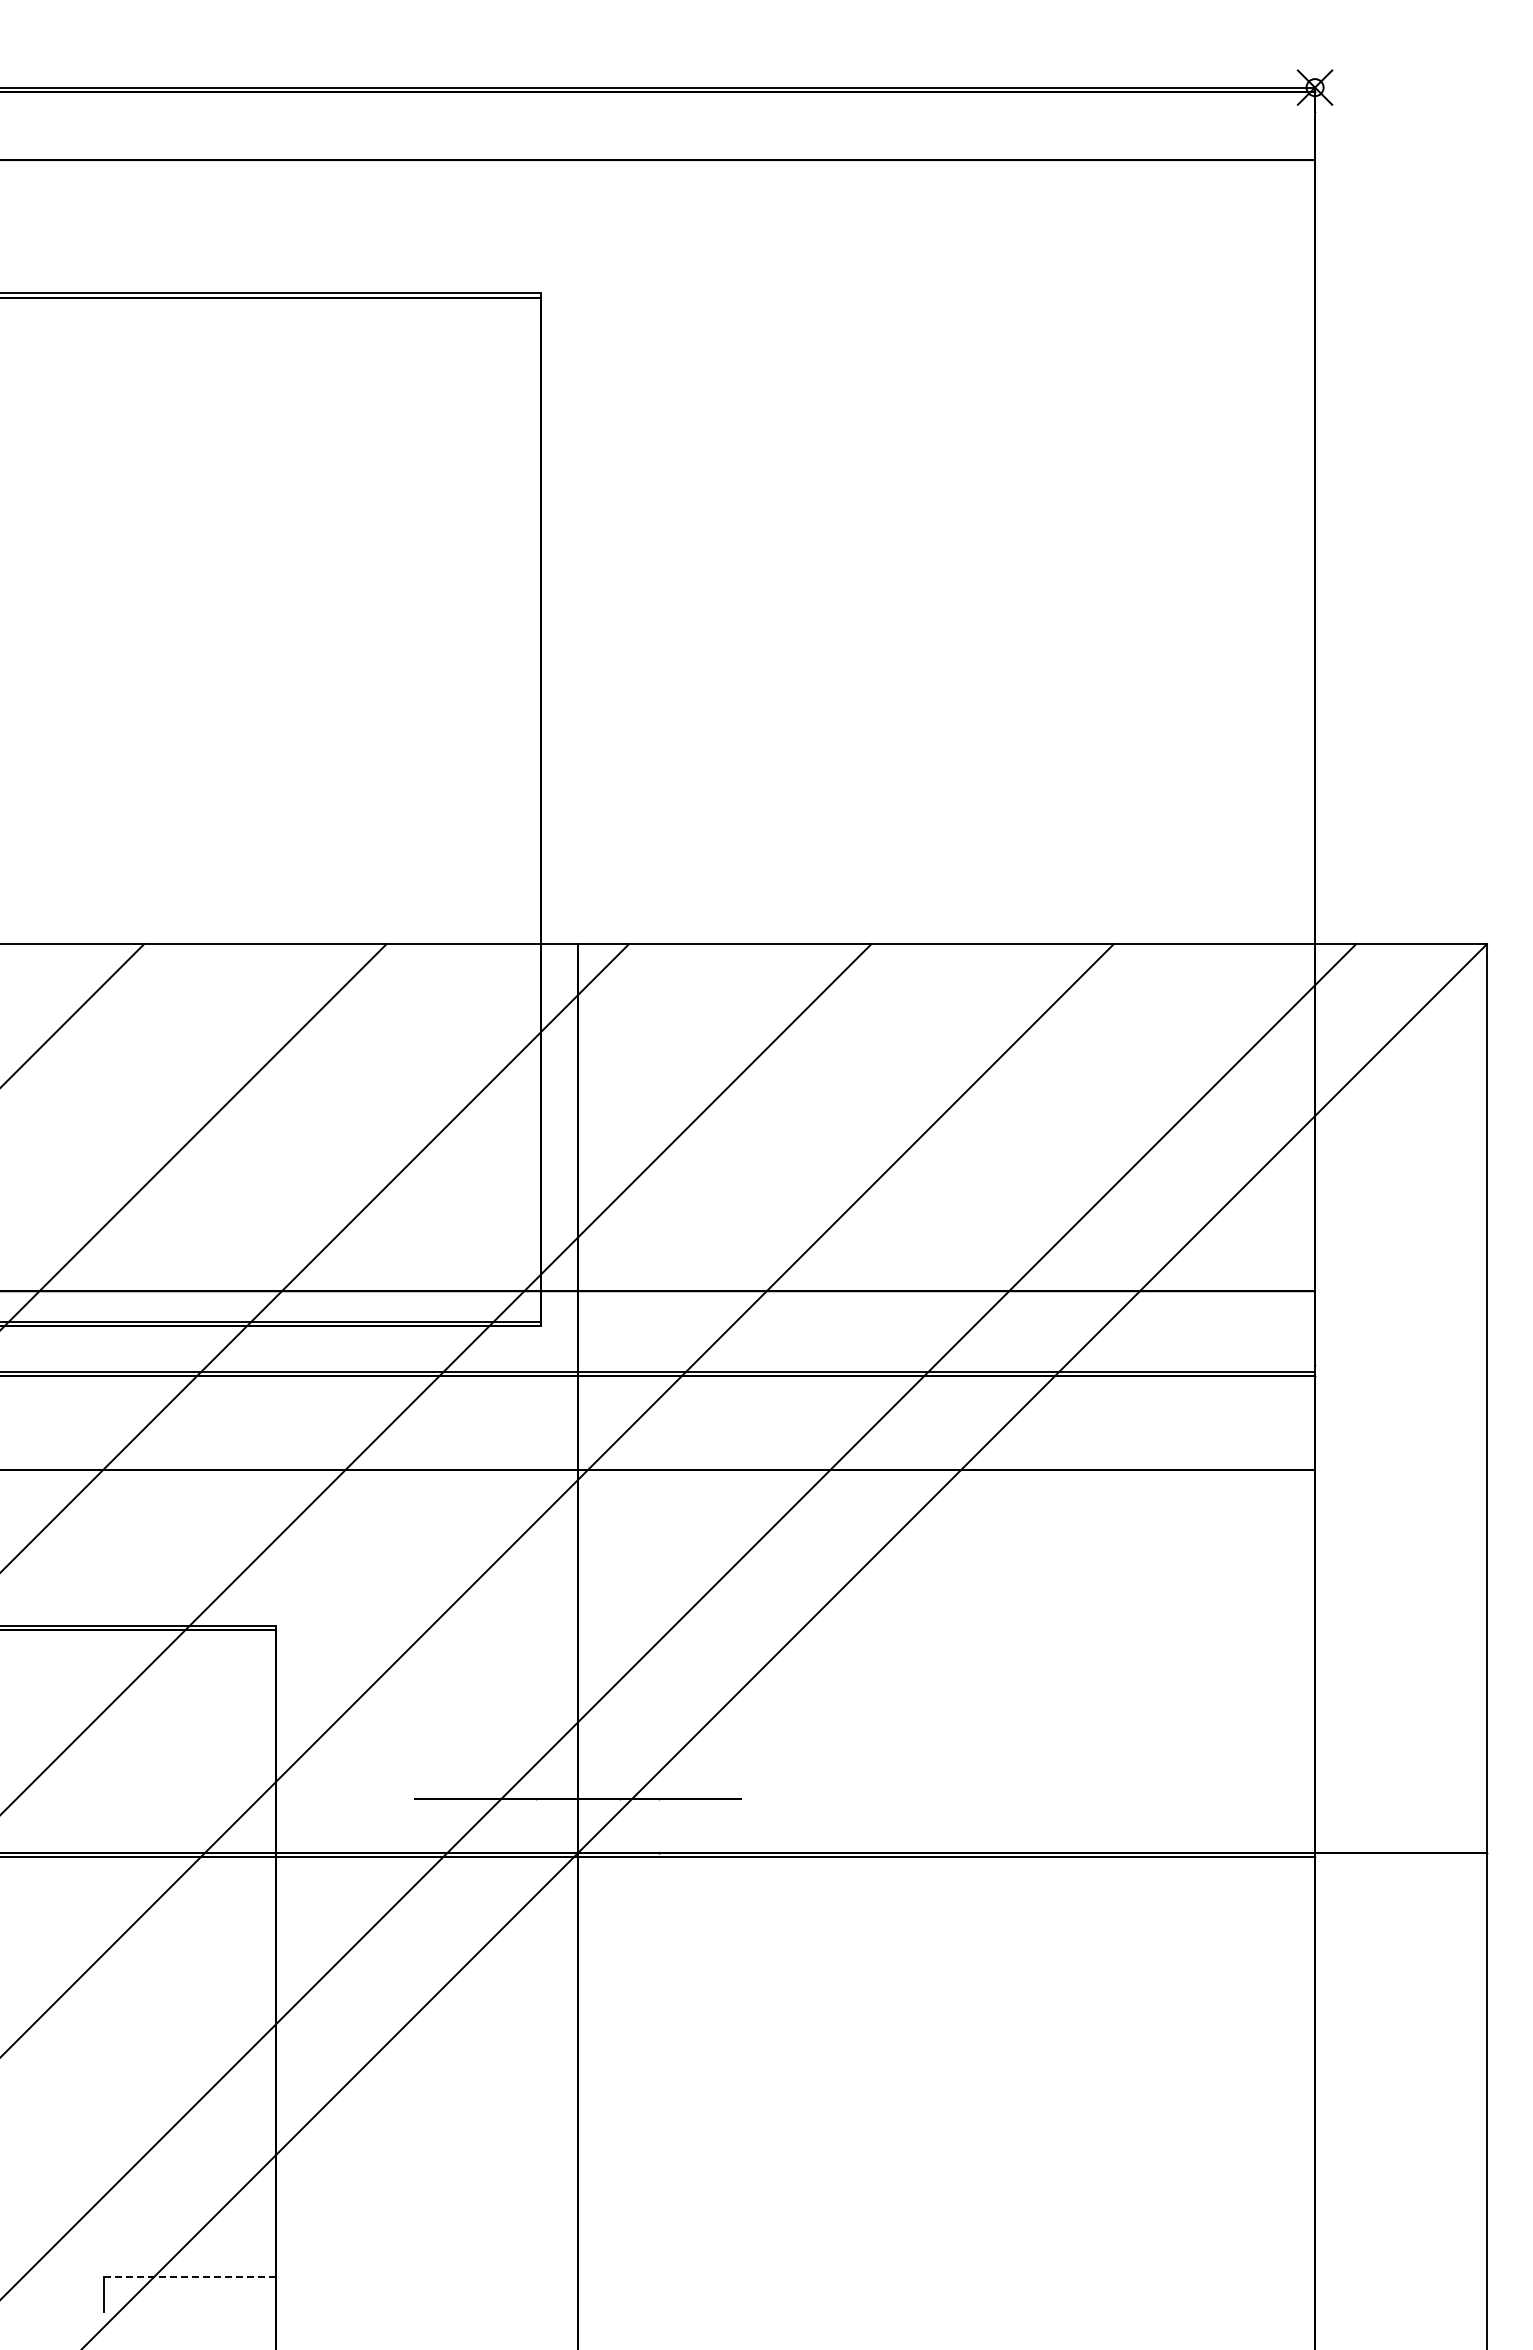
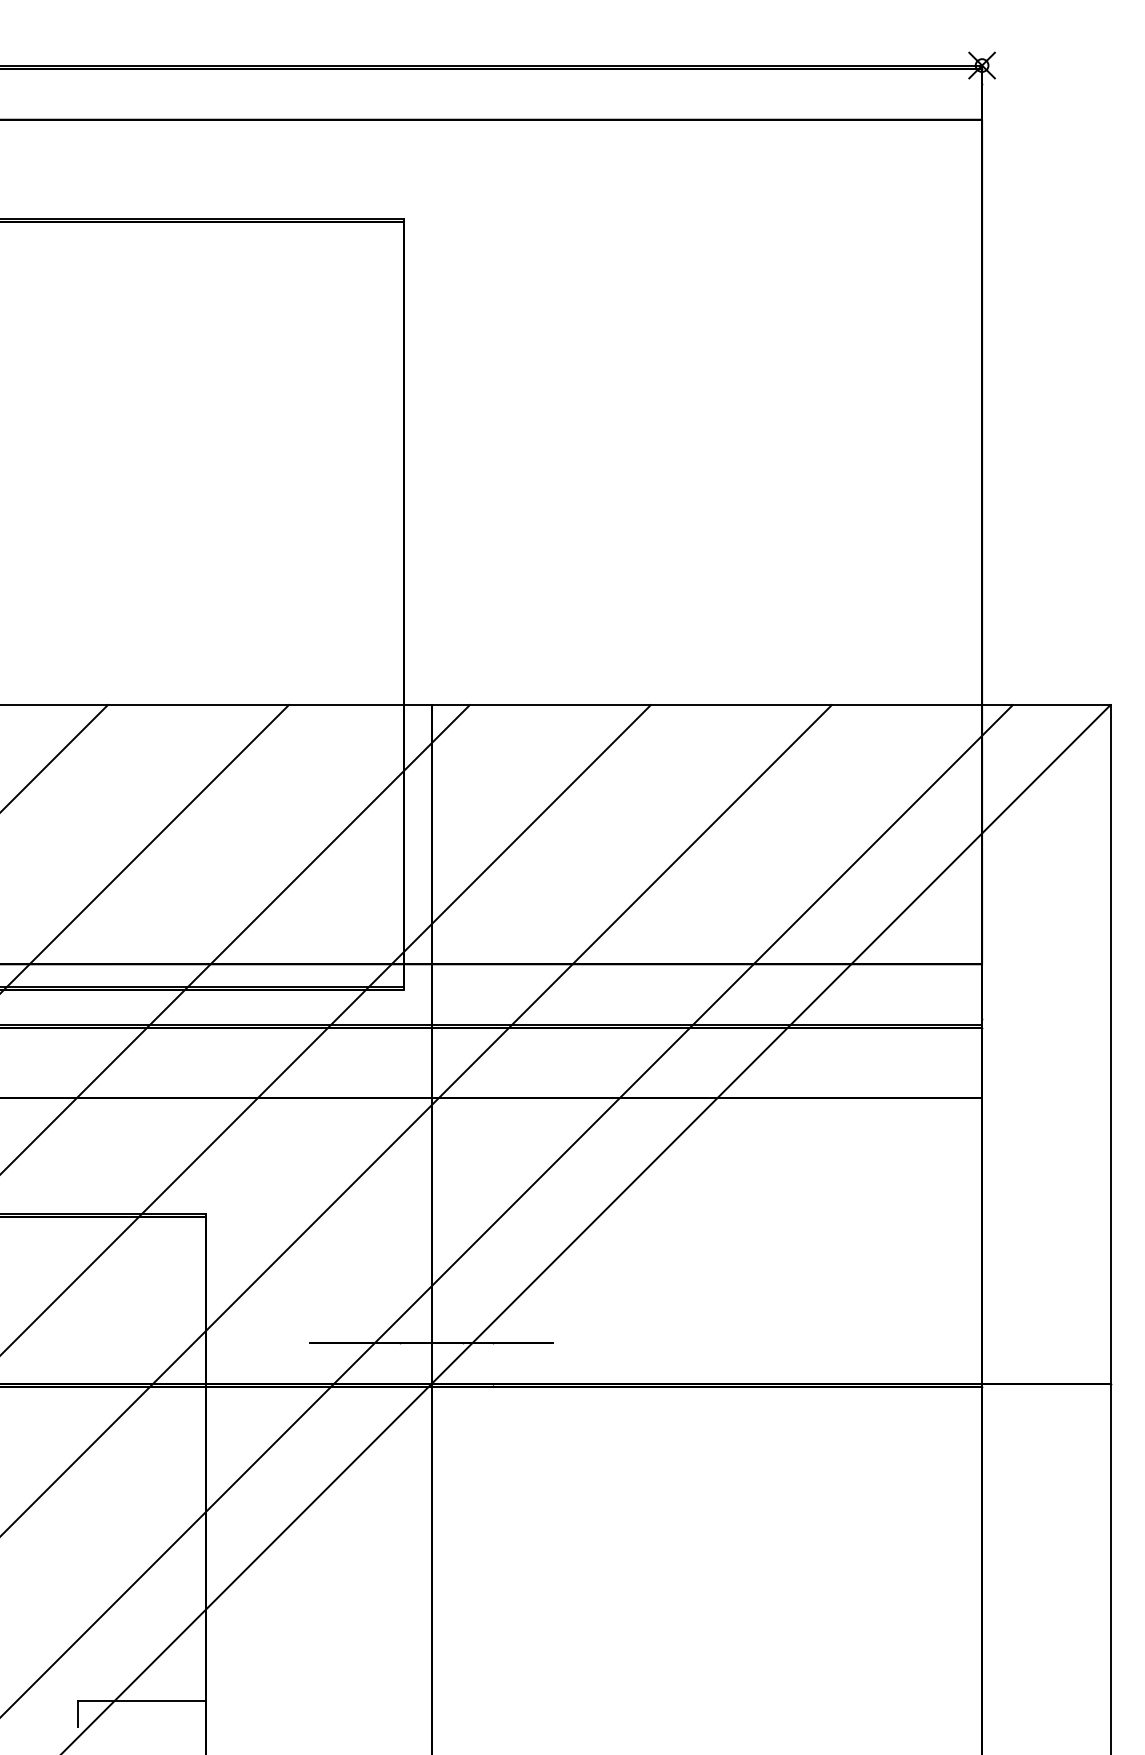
line: (189, 2277) -> (141, 1700), dashed -> solid

